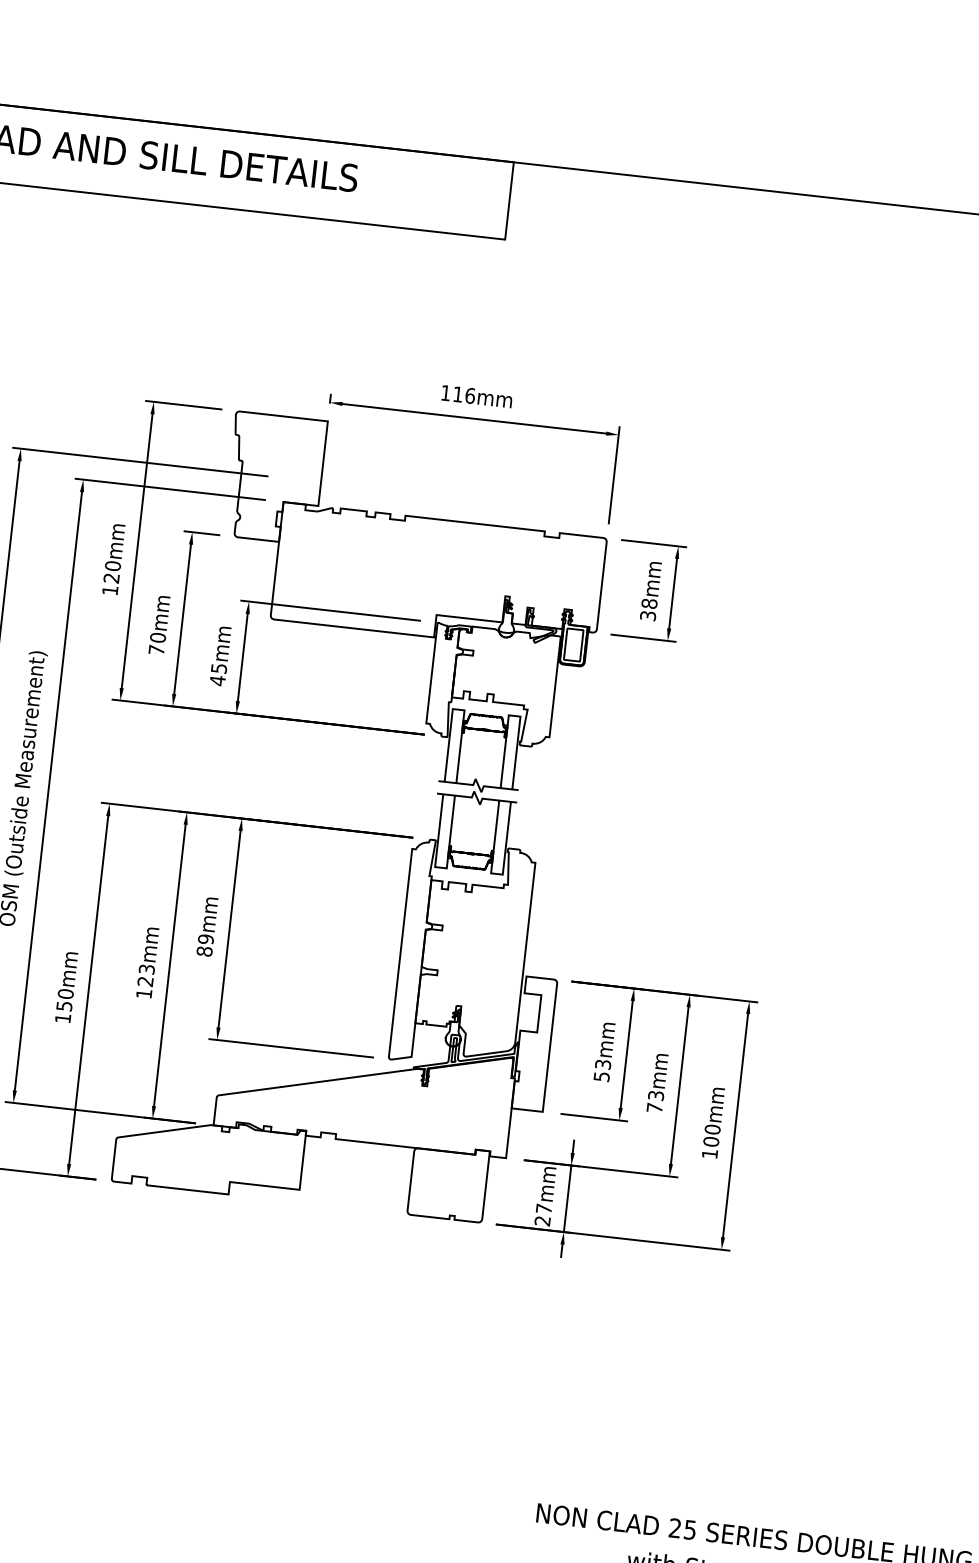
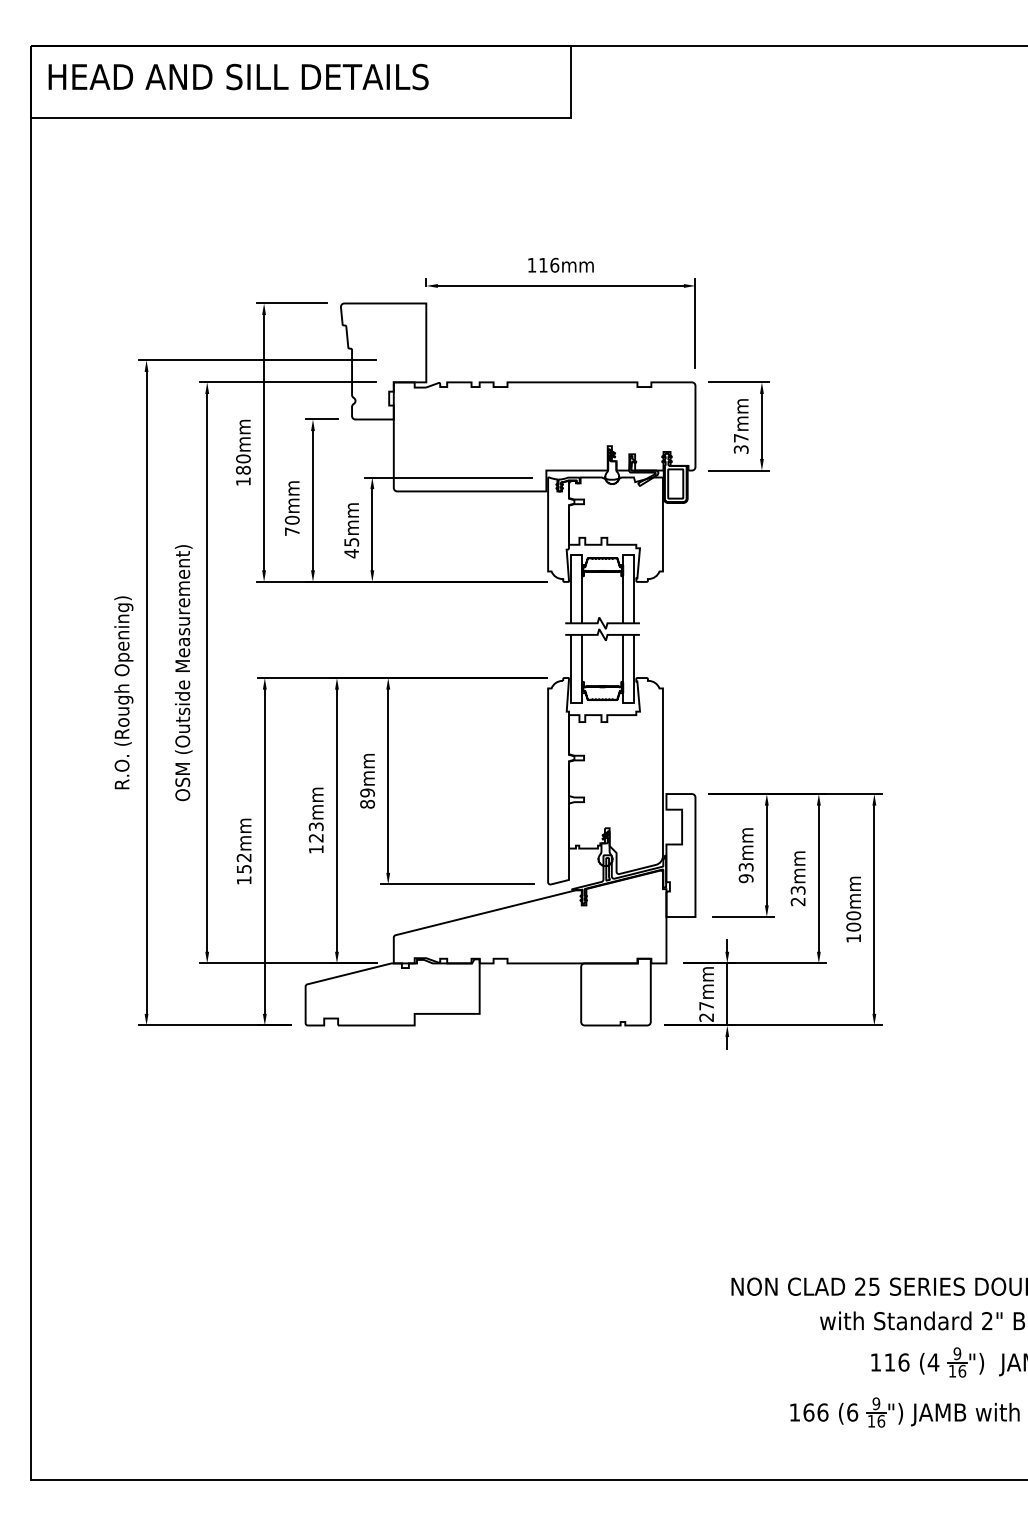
text: (111, 577) -> (243, 469), 120mm -> 180mm
text: (648, 602) -> (740, 437), 38mm -> 37mm
text: (65, 993) -> (243, 857), 150mm -> 152mm
text: (601, 1076) -> (745, 878), 53mm -> 93mm
text: (654, 1107) -> (797, 901), 73mm -> 23mm

